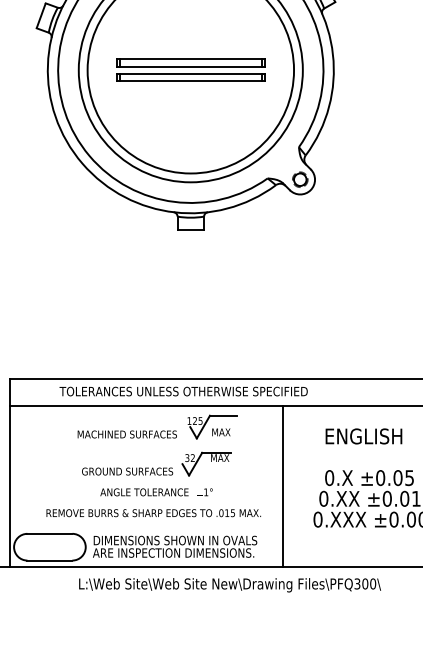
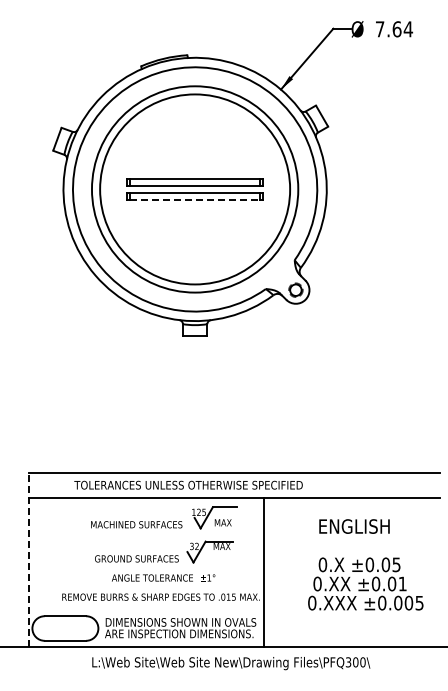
line: (191, 81) -> (195, 199), solid -> dashed
line: (9, 473) -> (28, 560), solid -> dashed
line: (282, 486) -> (263, 572), moved

